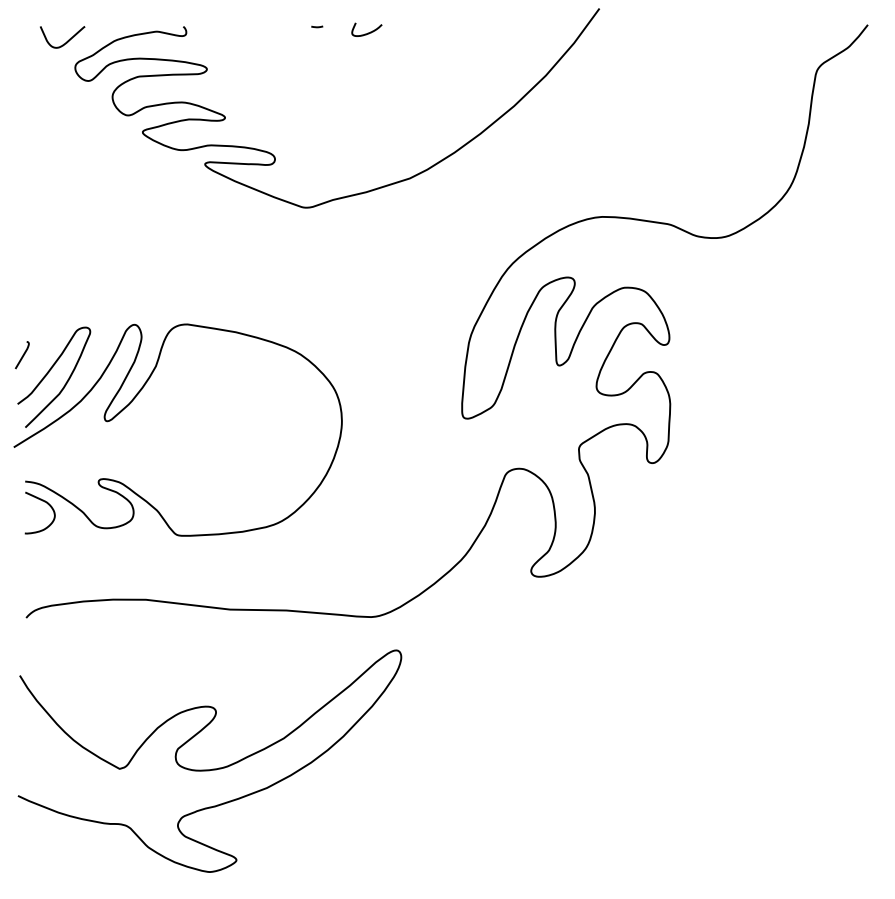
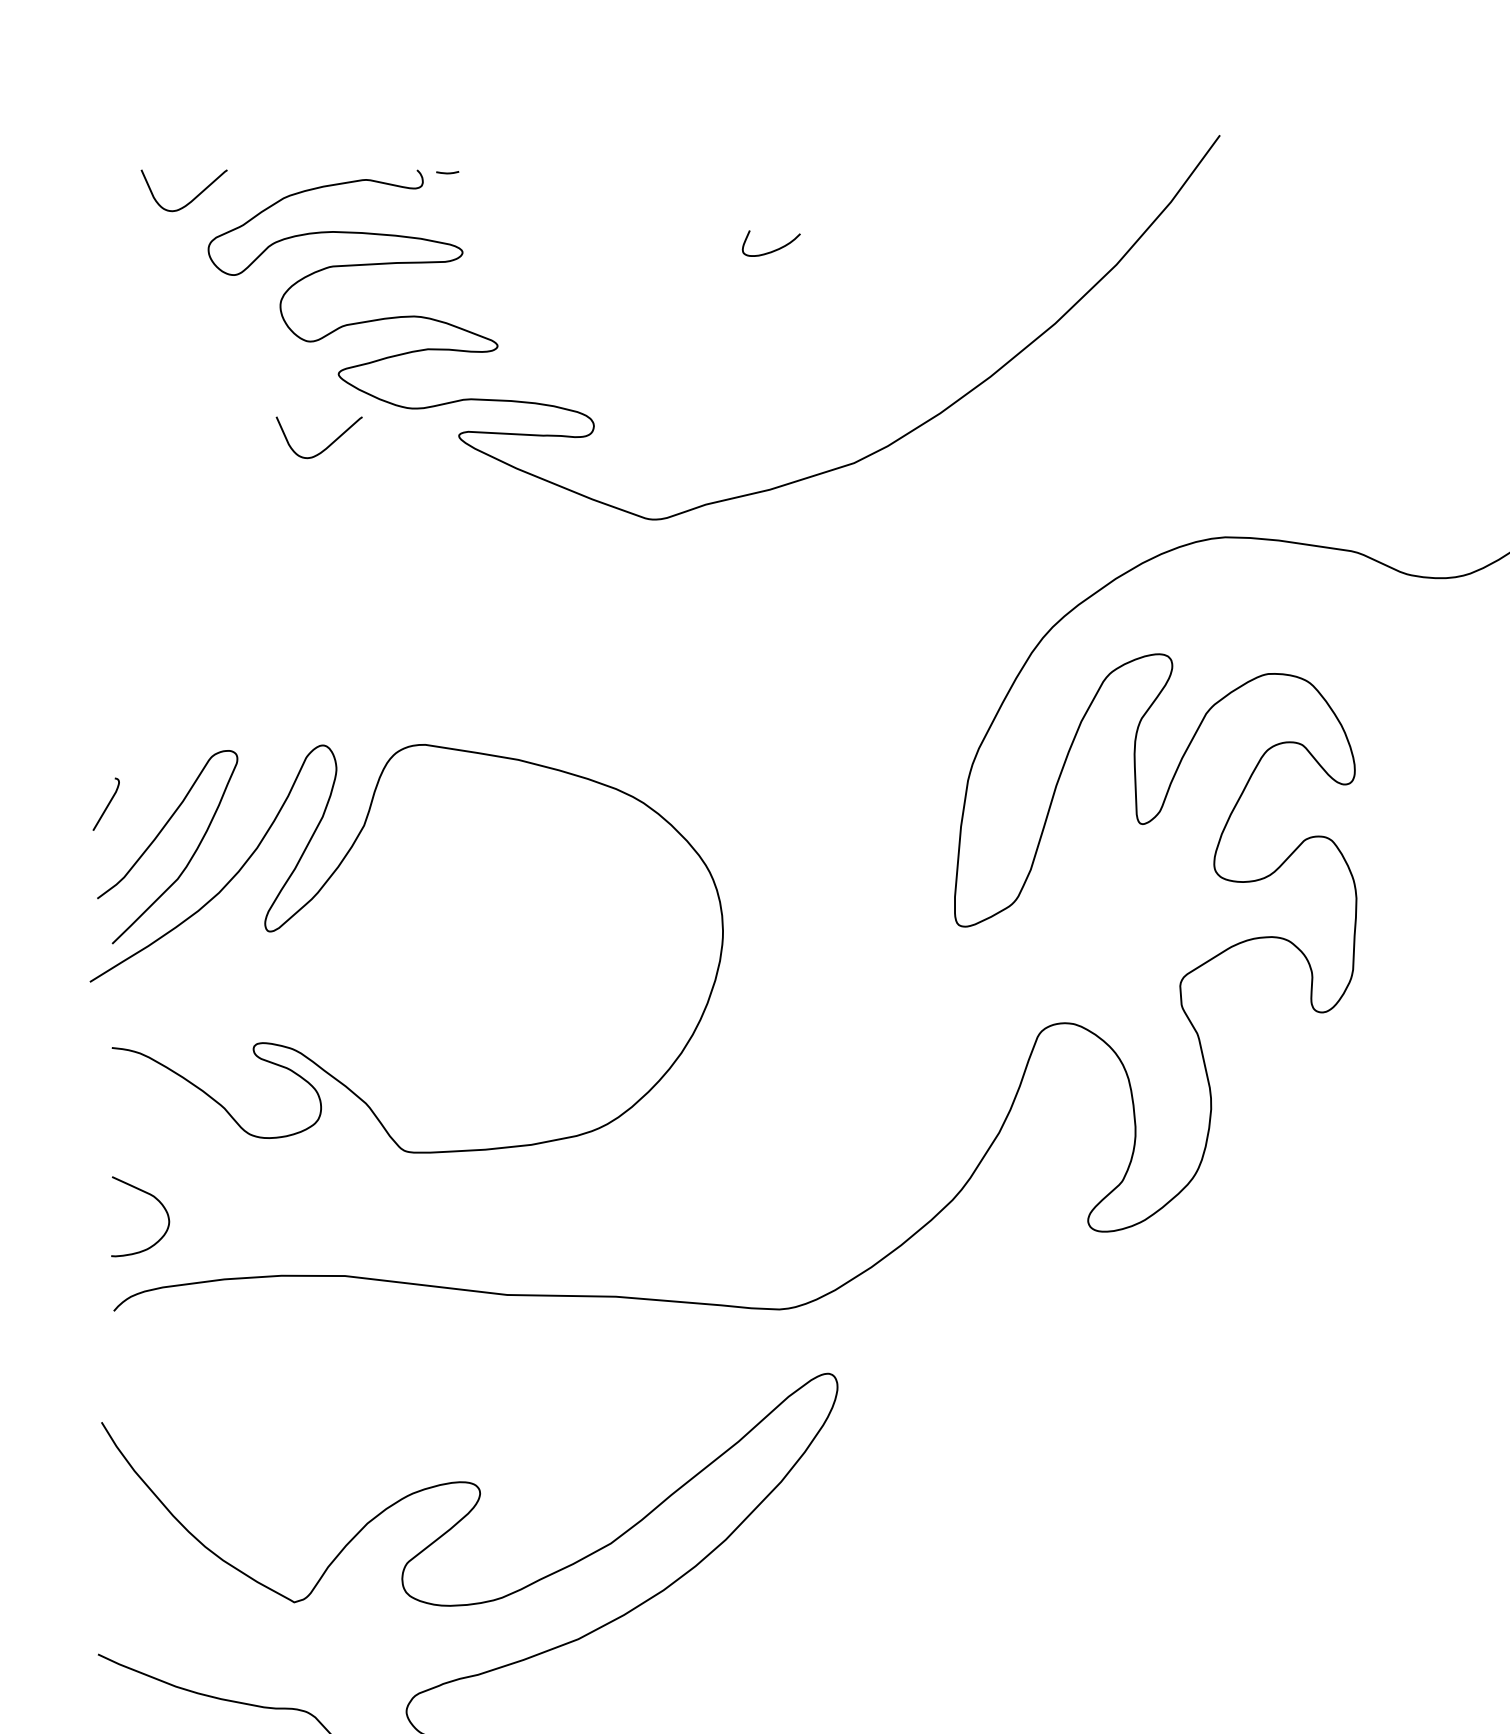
curve: (317, 26) -> (448, 171), moved
curve: (367, 32) -> (772, 249), moved
curve: (136, 169) -> (326, 445), added
curve: (44, 502) -> (149, 1196), moved

